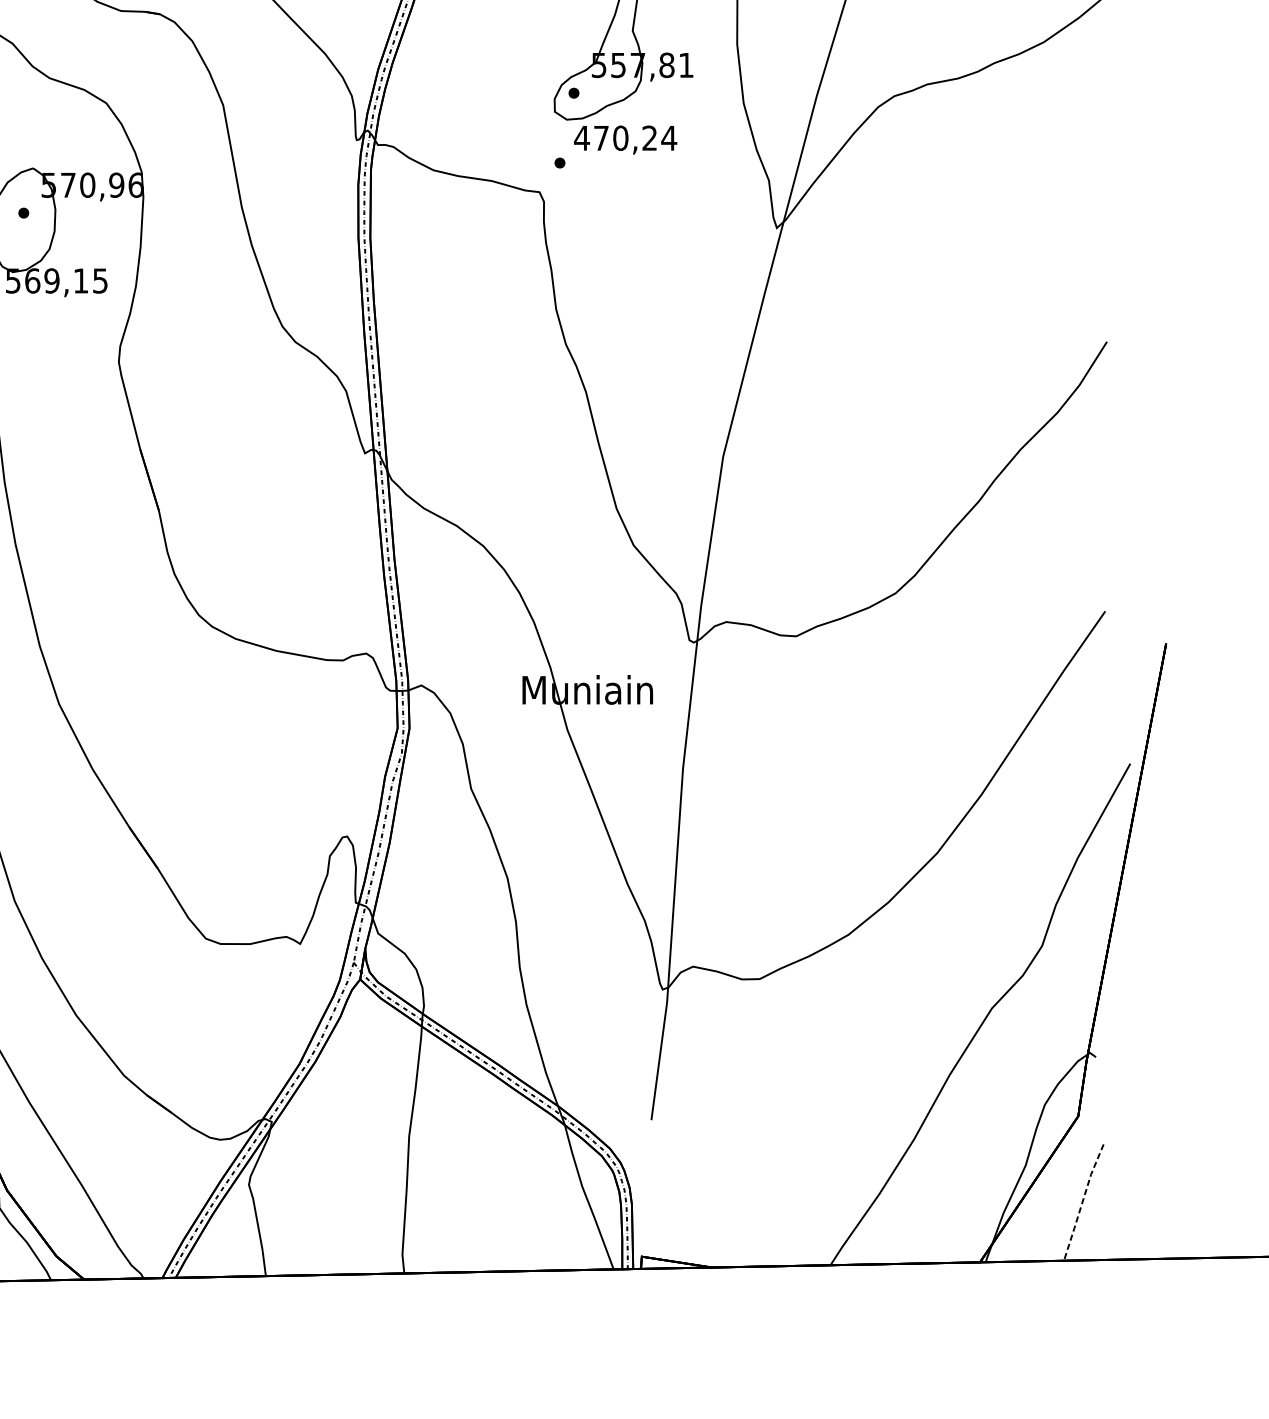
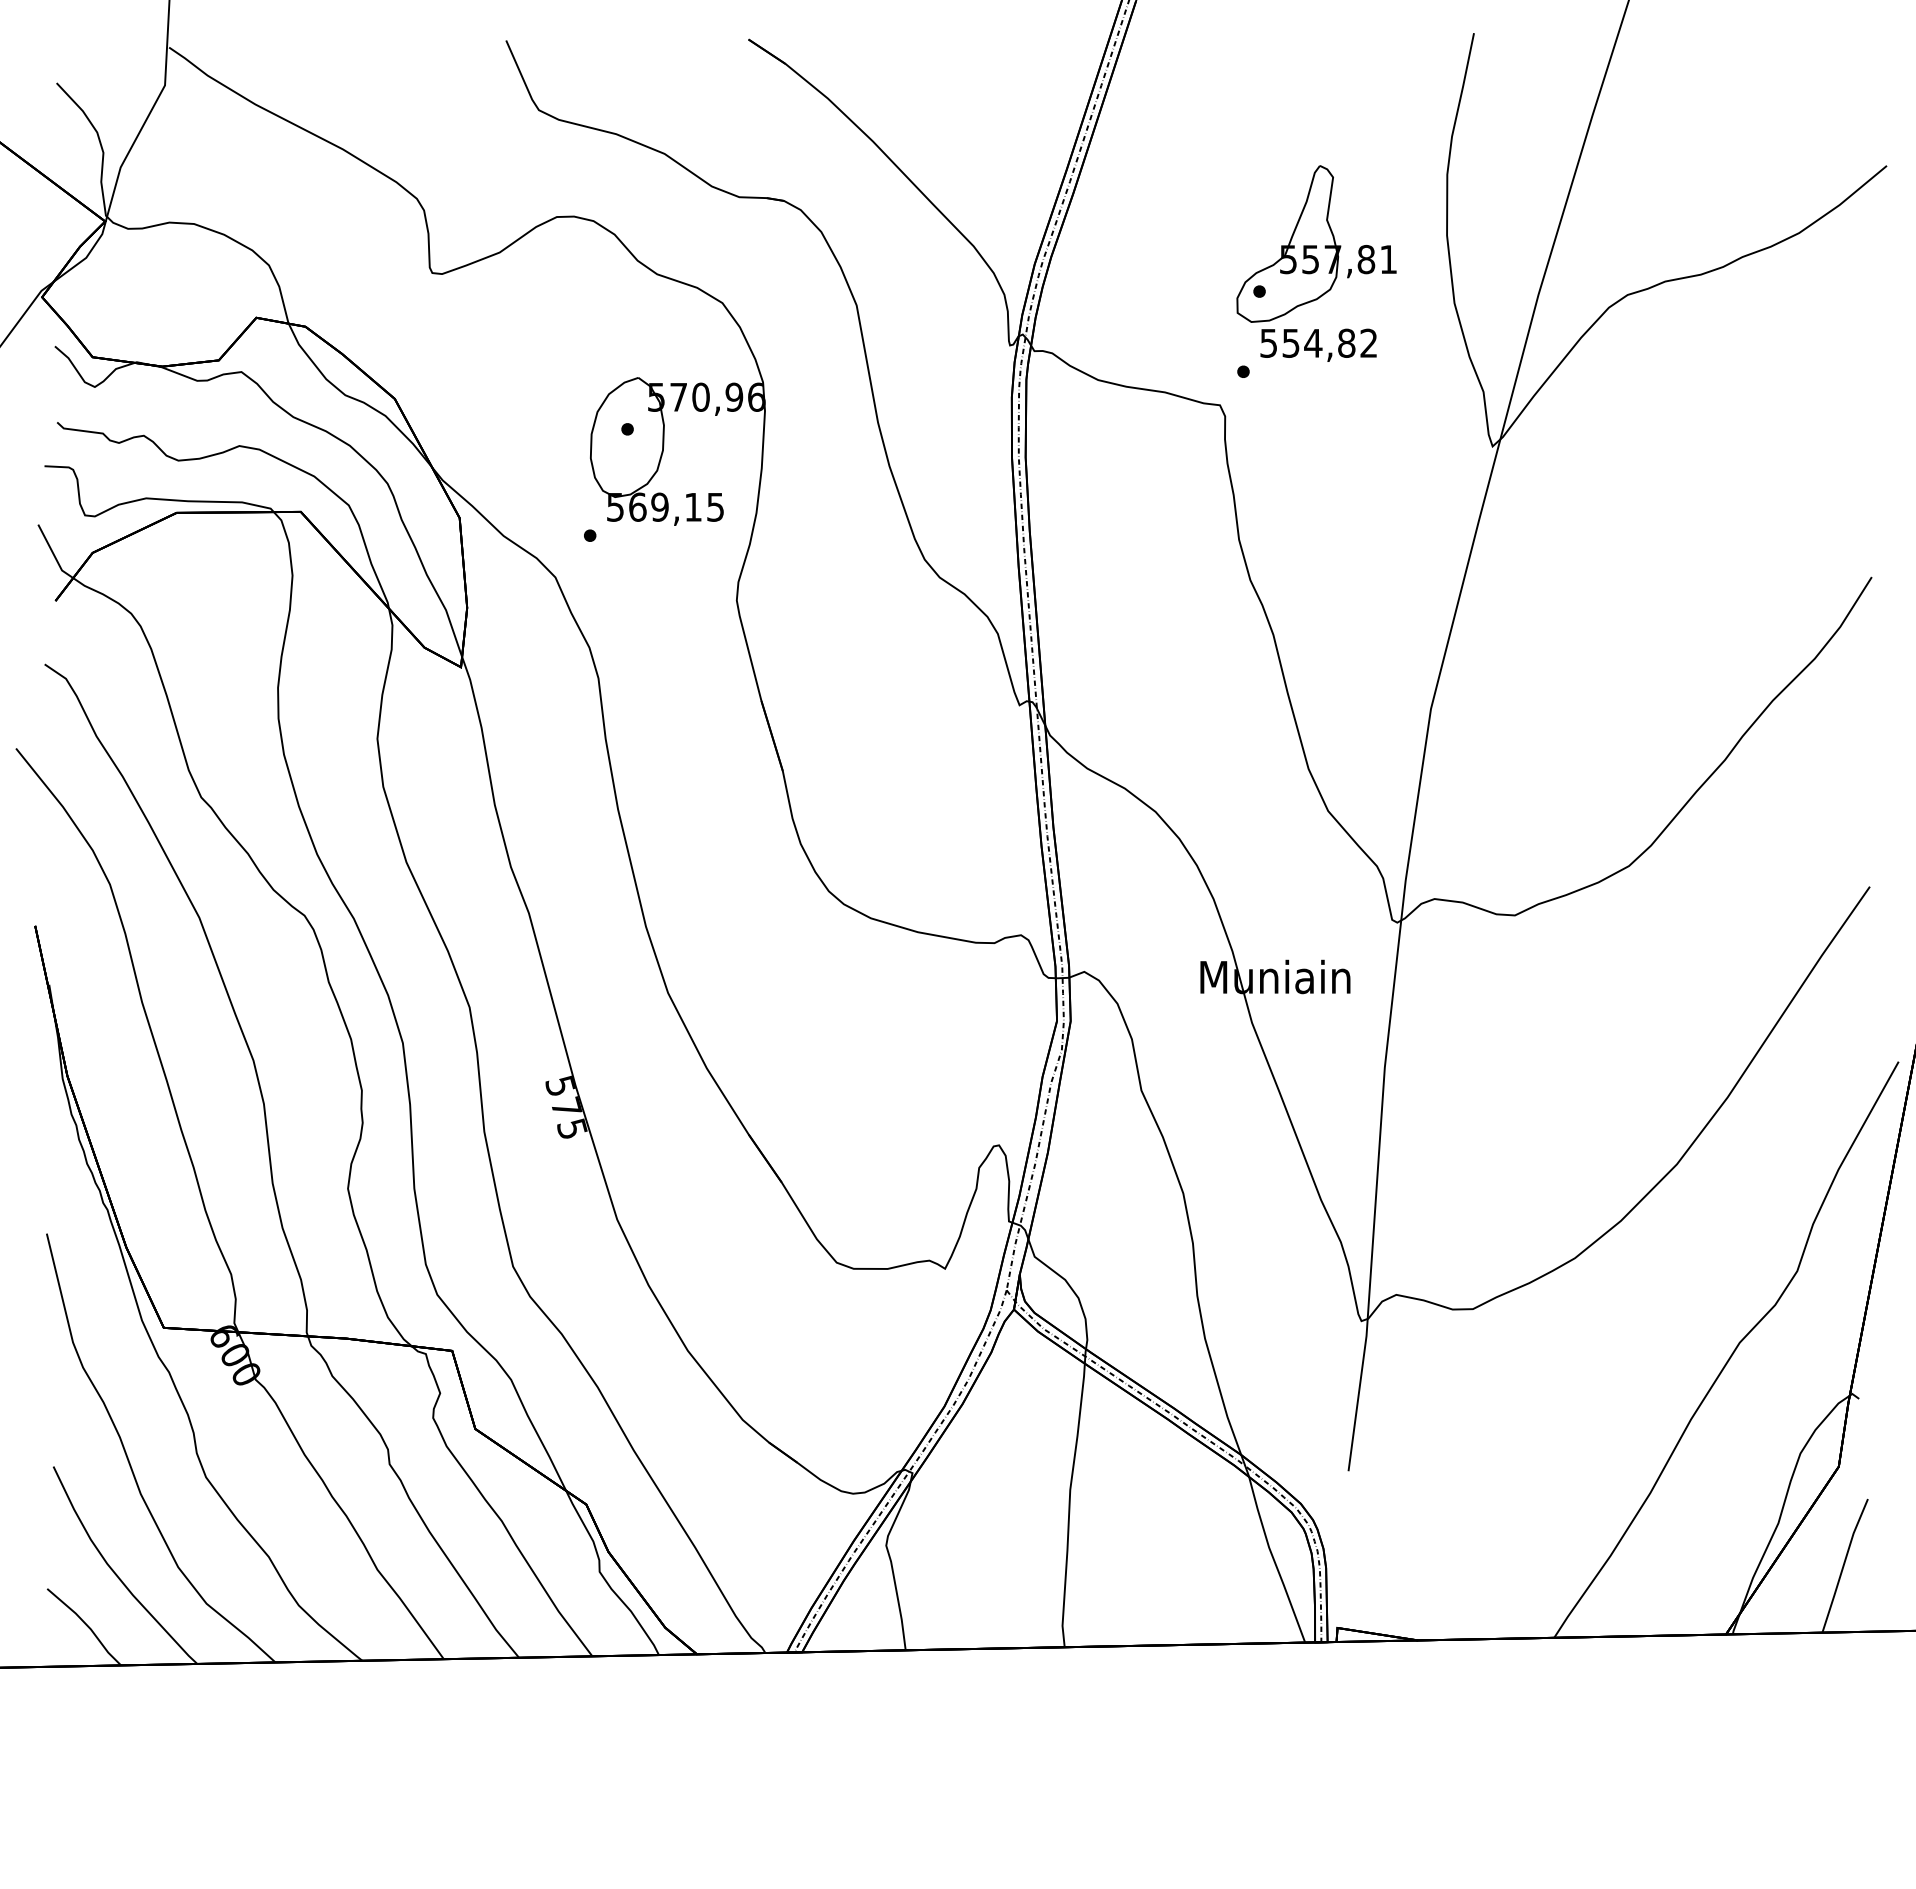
text: (625, 137) -> (1318, 342), 470,24 -> 554,82
line: (1082, 1202) -> (1843, 1565), dashed -> solid

